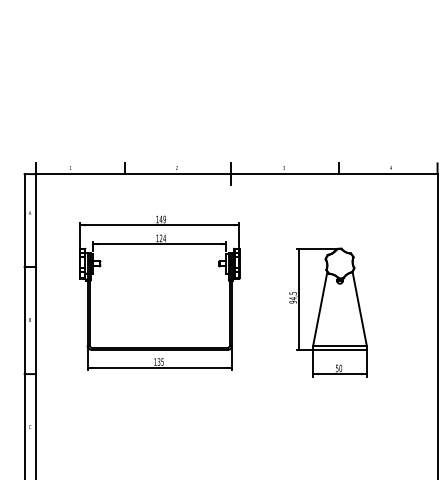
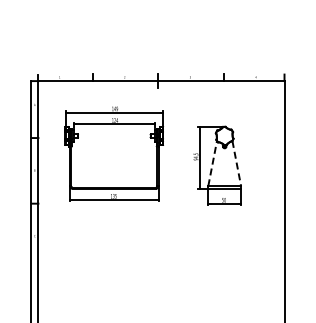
line: (320, 308) -> (212, 163), solid -> dashed
line: (359, 310) -> (236, 164), solid -> dashed

